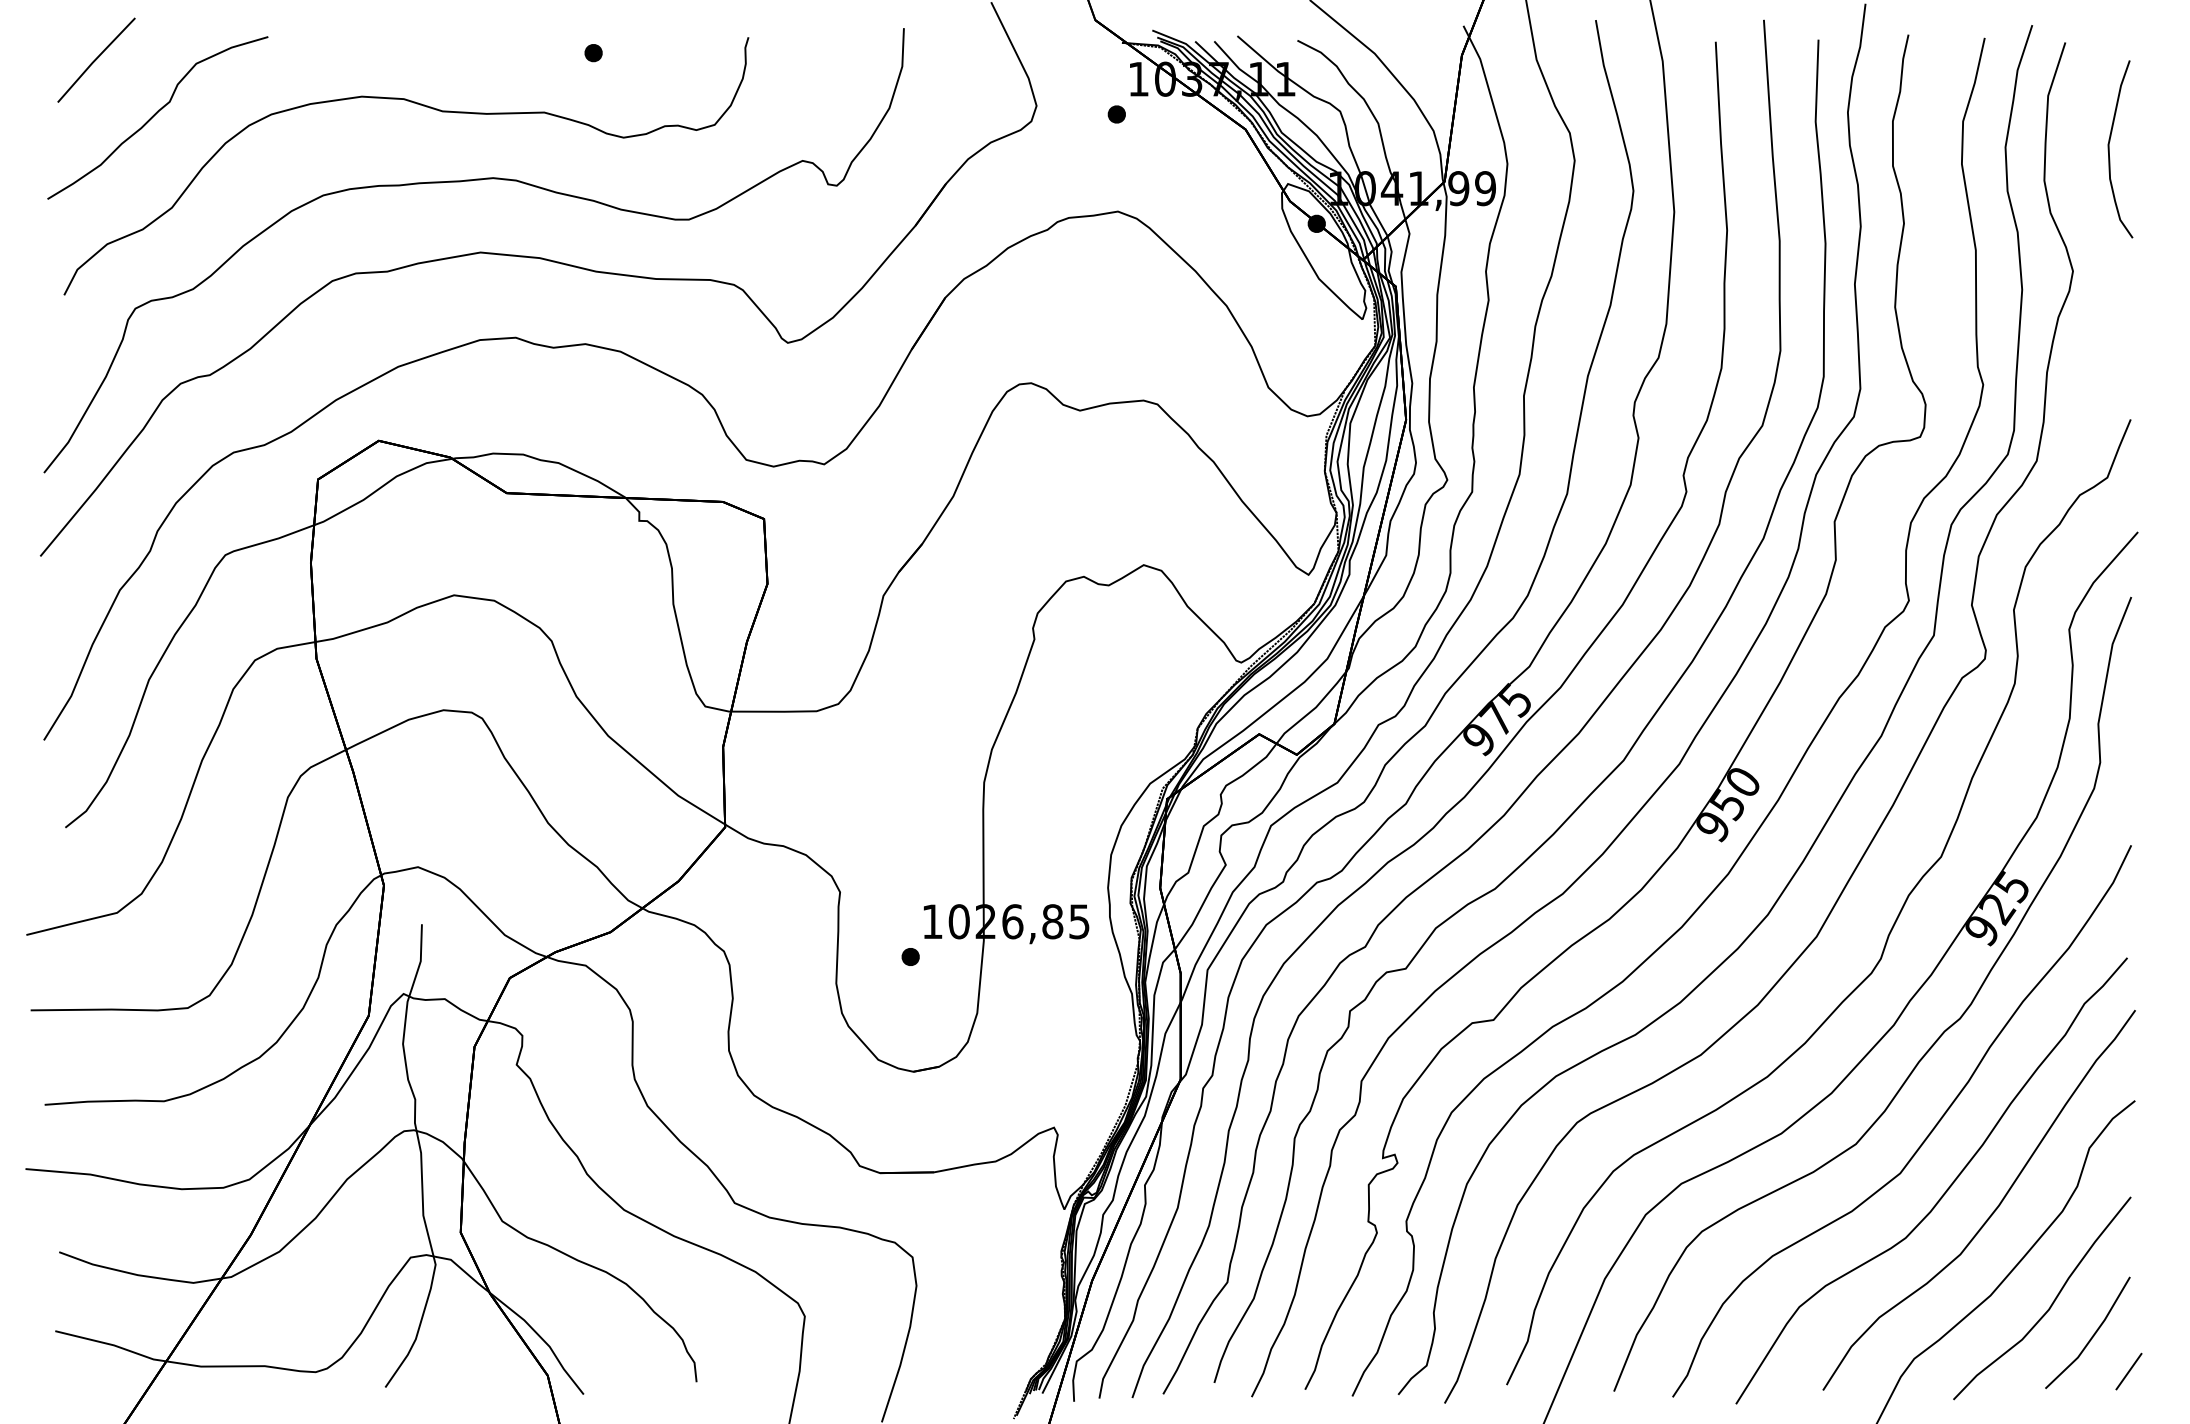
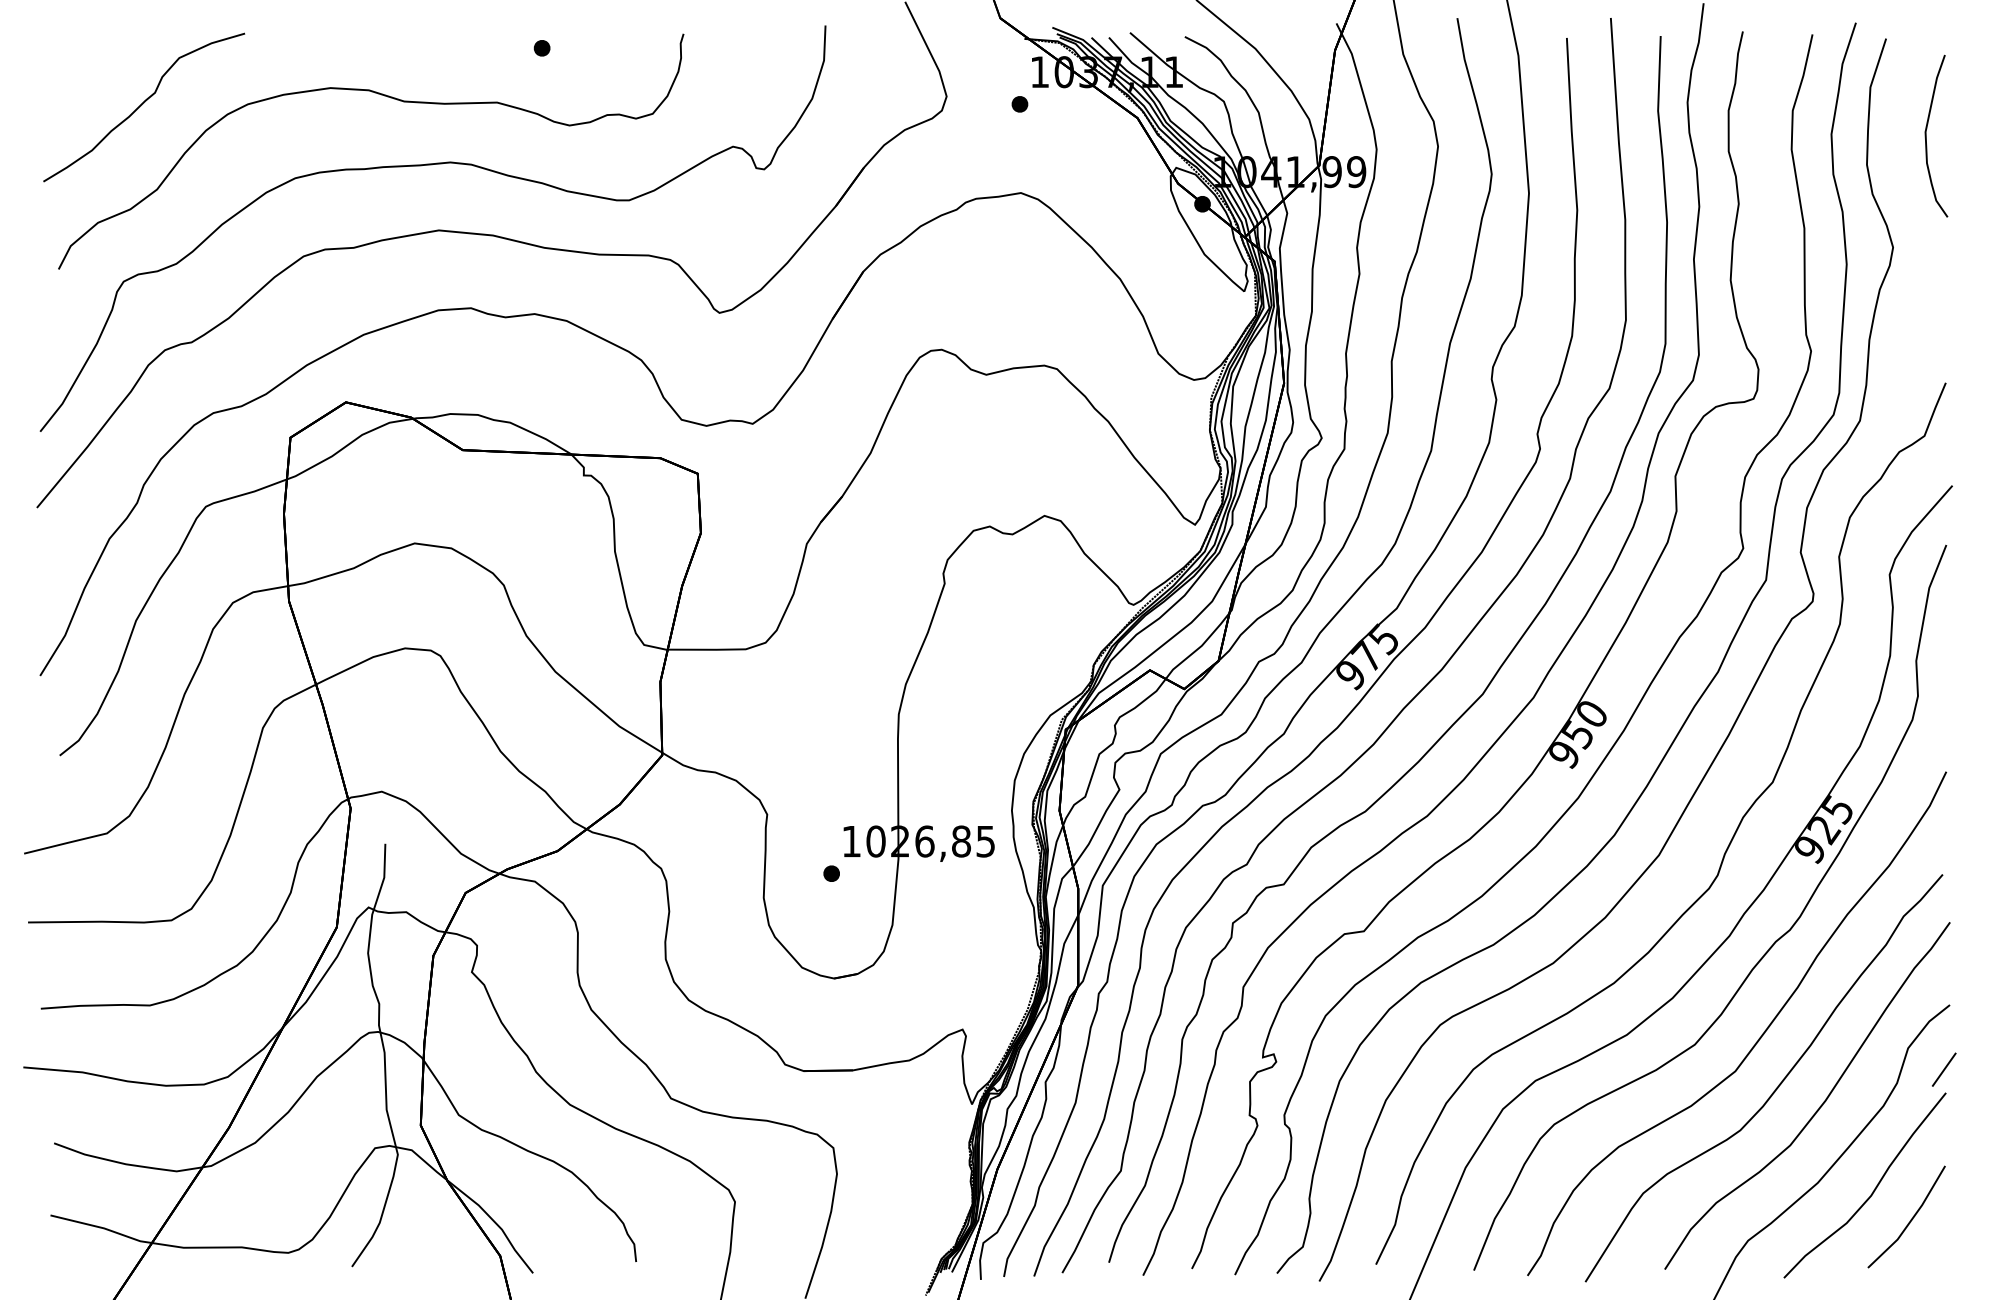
line: (96, 59) -> (88, 54), removed
line: (2128, 1371) -> (1943, 1069), moved

